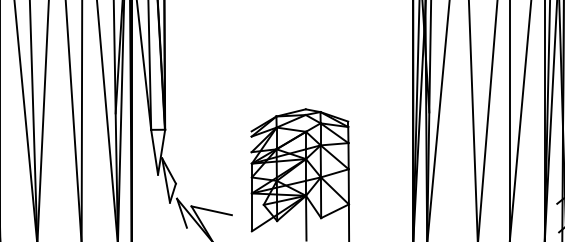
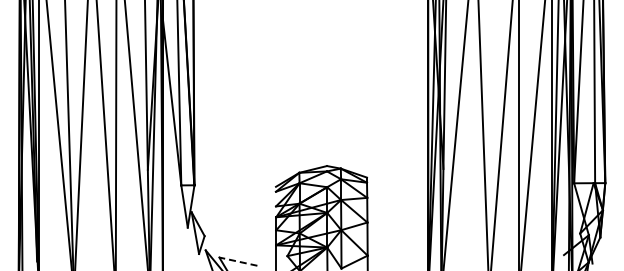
line: (210, 210) -> (237, 261), solid -> dashed

